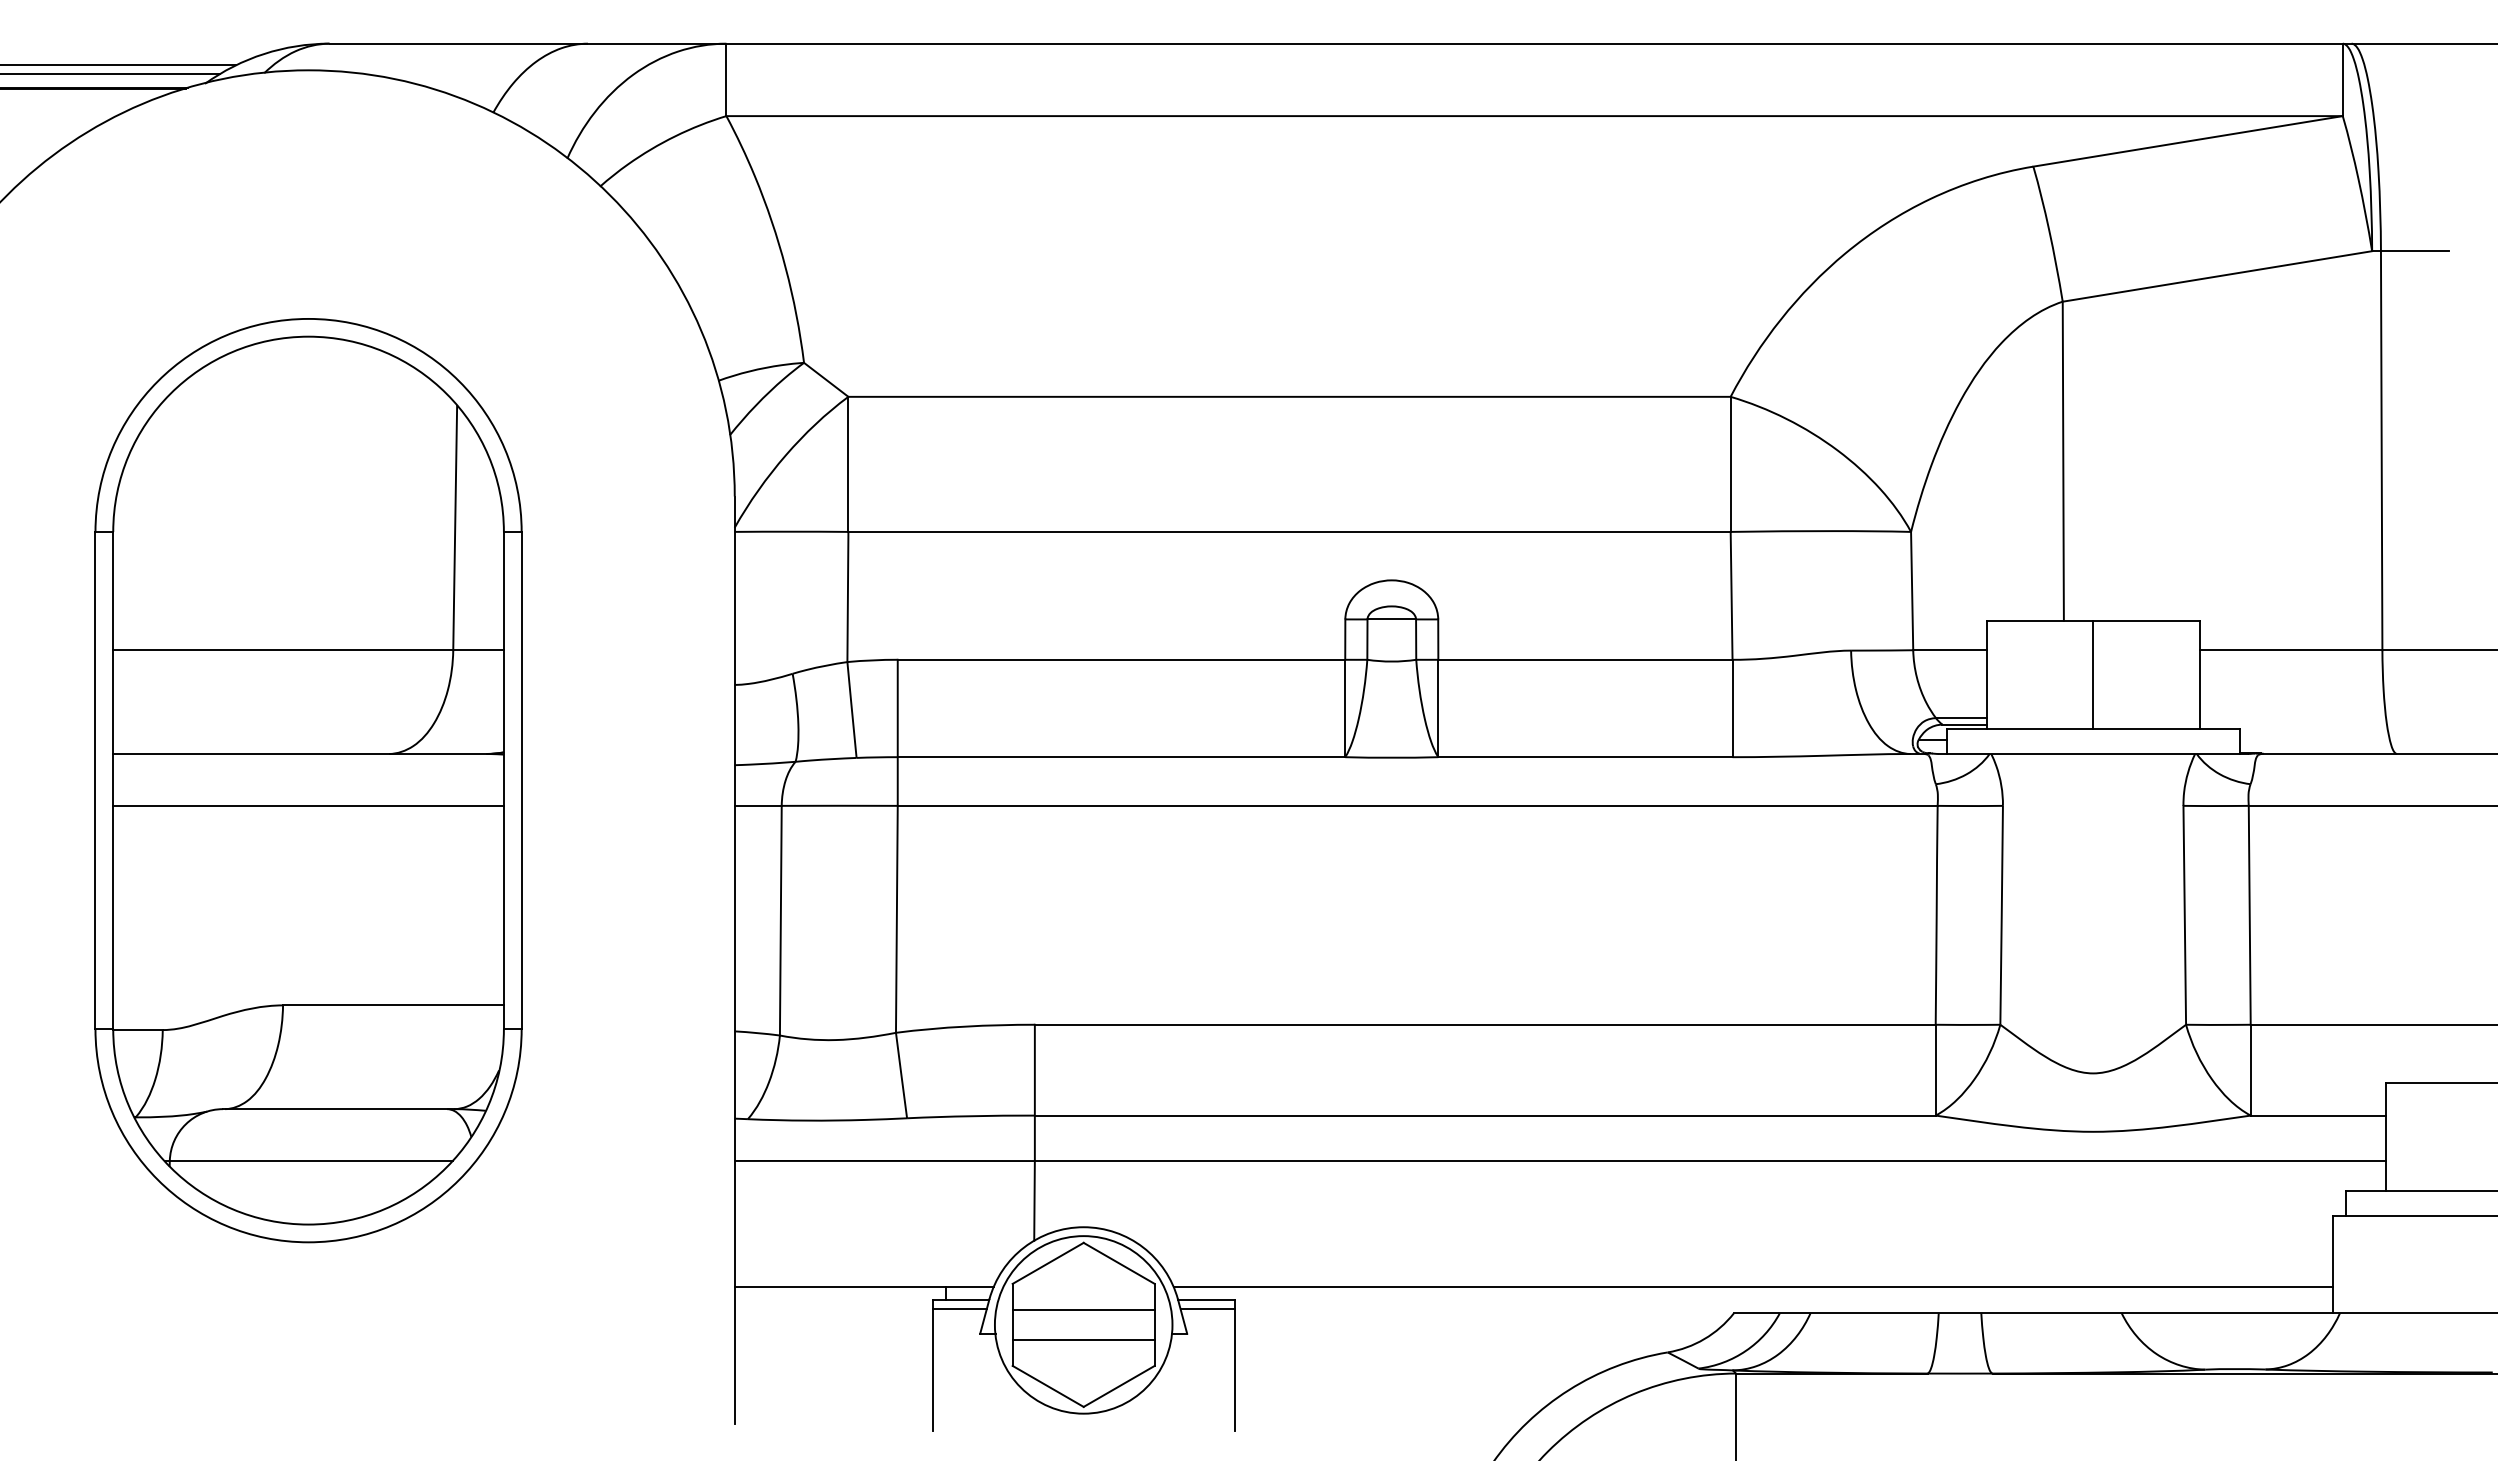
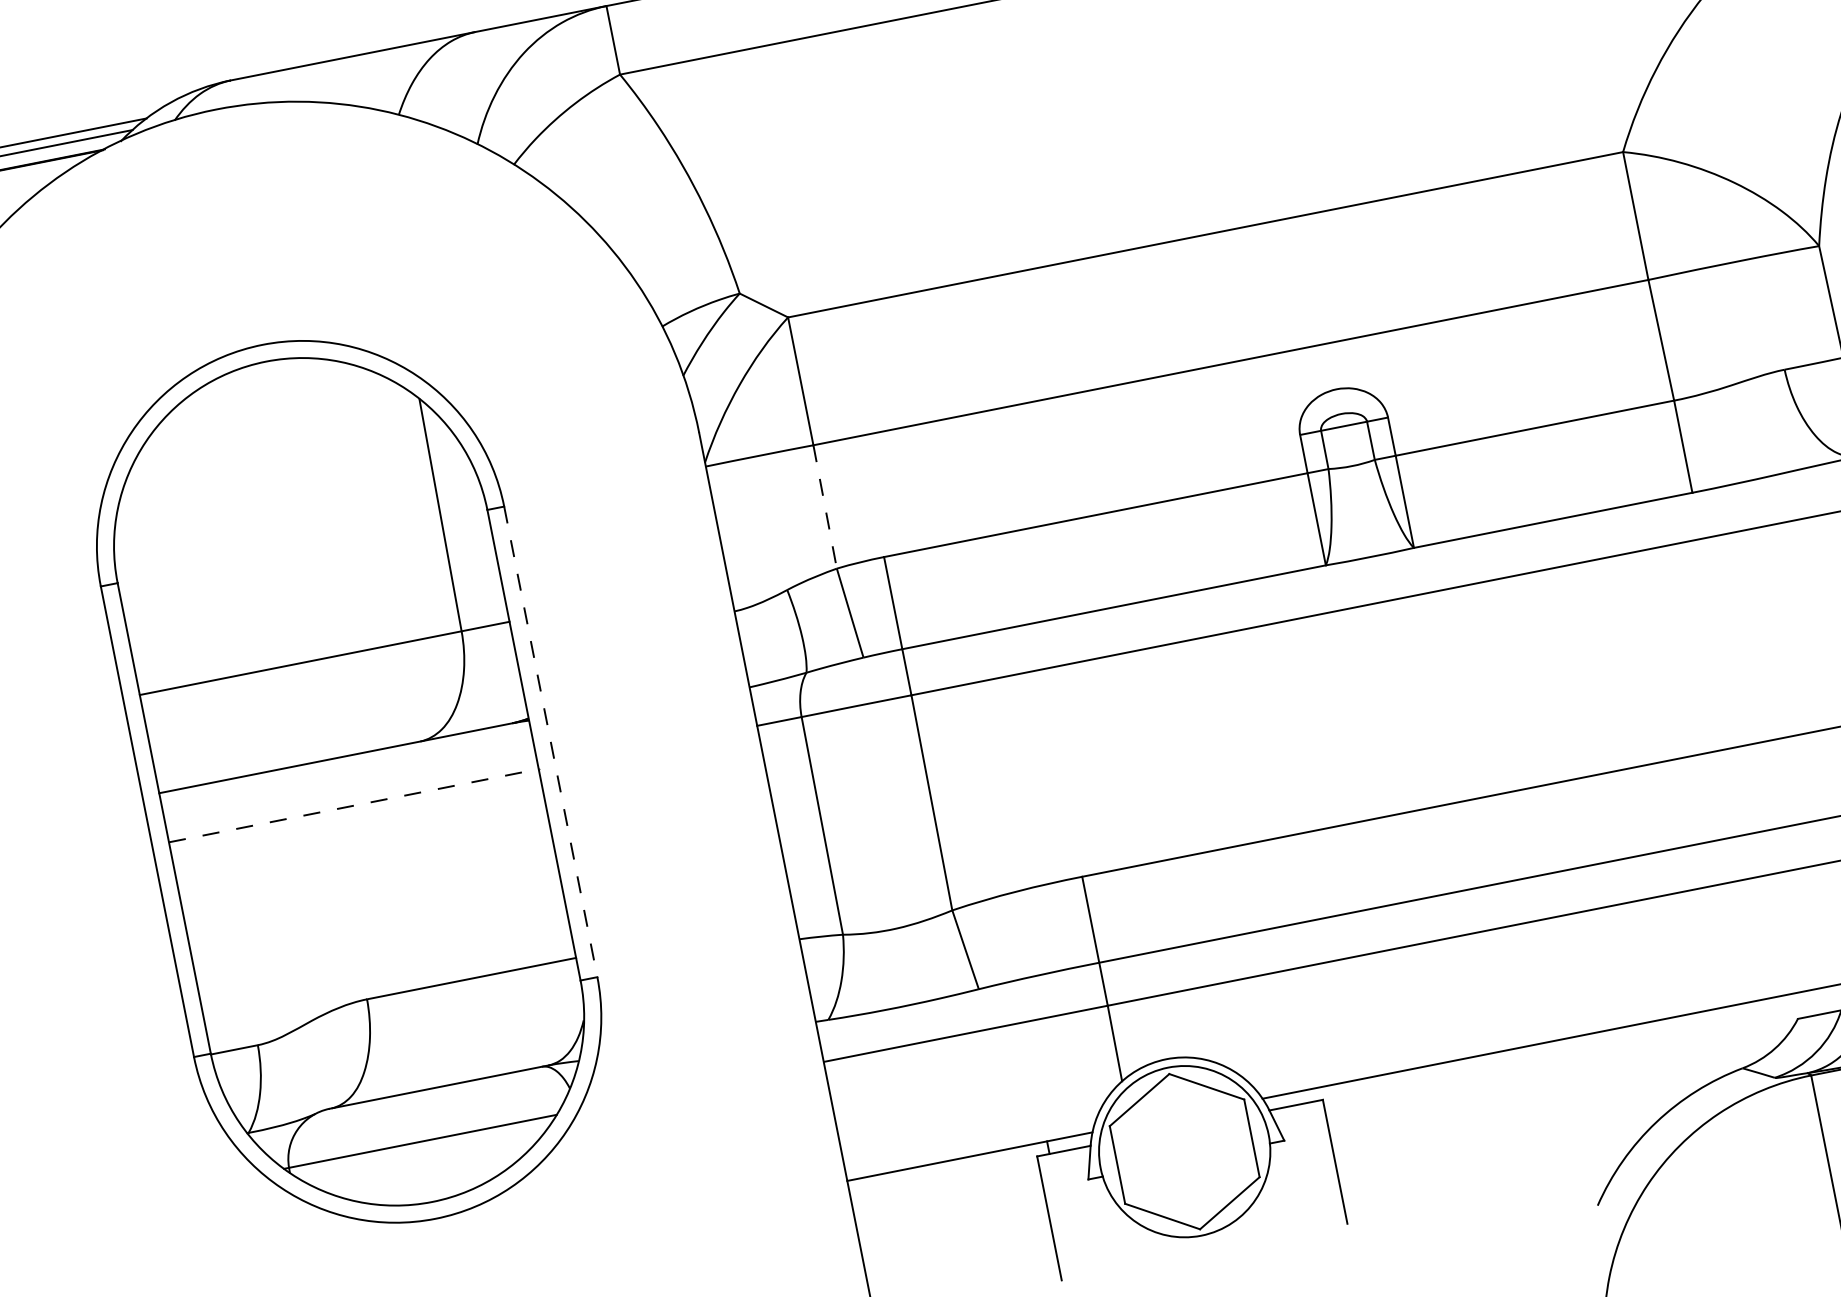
line: (847, 597) -> (824, 507), solid -> dashed
line: (521, 780) -> (550, 741), solid -> dashed
line: (309, 805) -> (354, 805), solid -> dashed
line: (959, 1309) -> (1064, 1160), removed
line: (1083, 1309) -> (1181, 1137), removed
line: (1207, 1309) -> (1298, 1113), removed
line: (1083, 1339) -> (1187, 1165), removed

